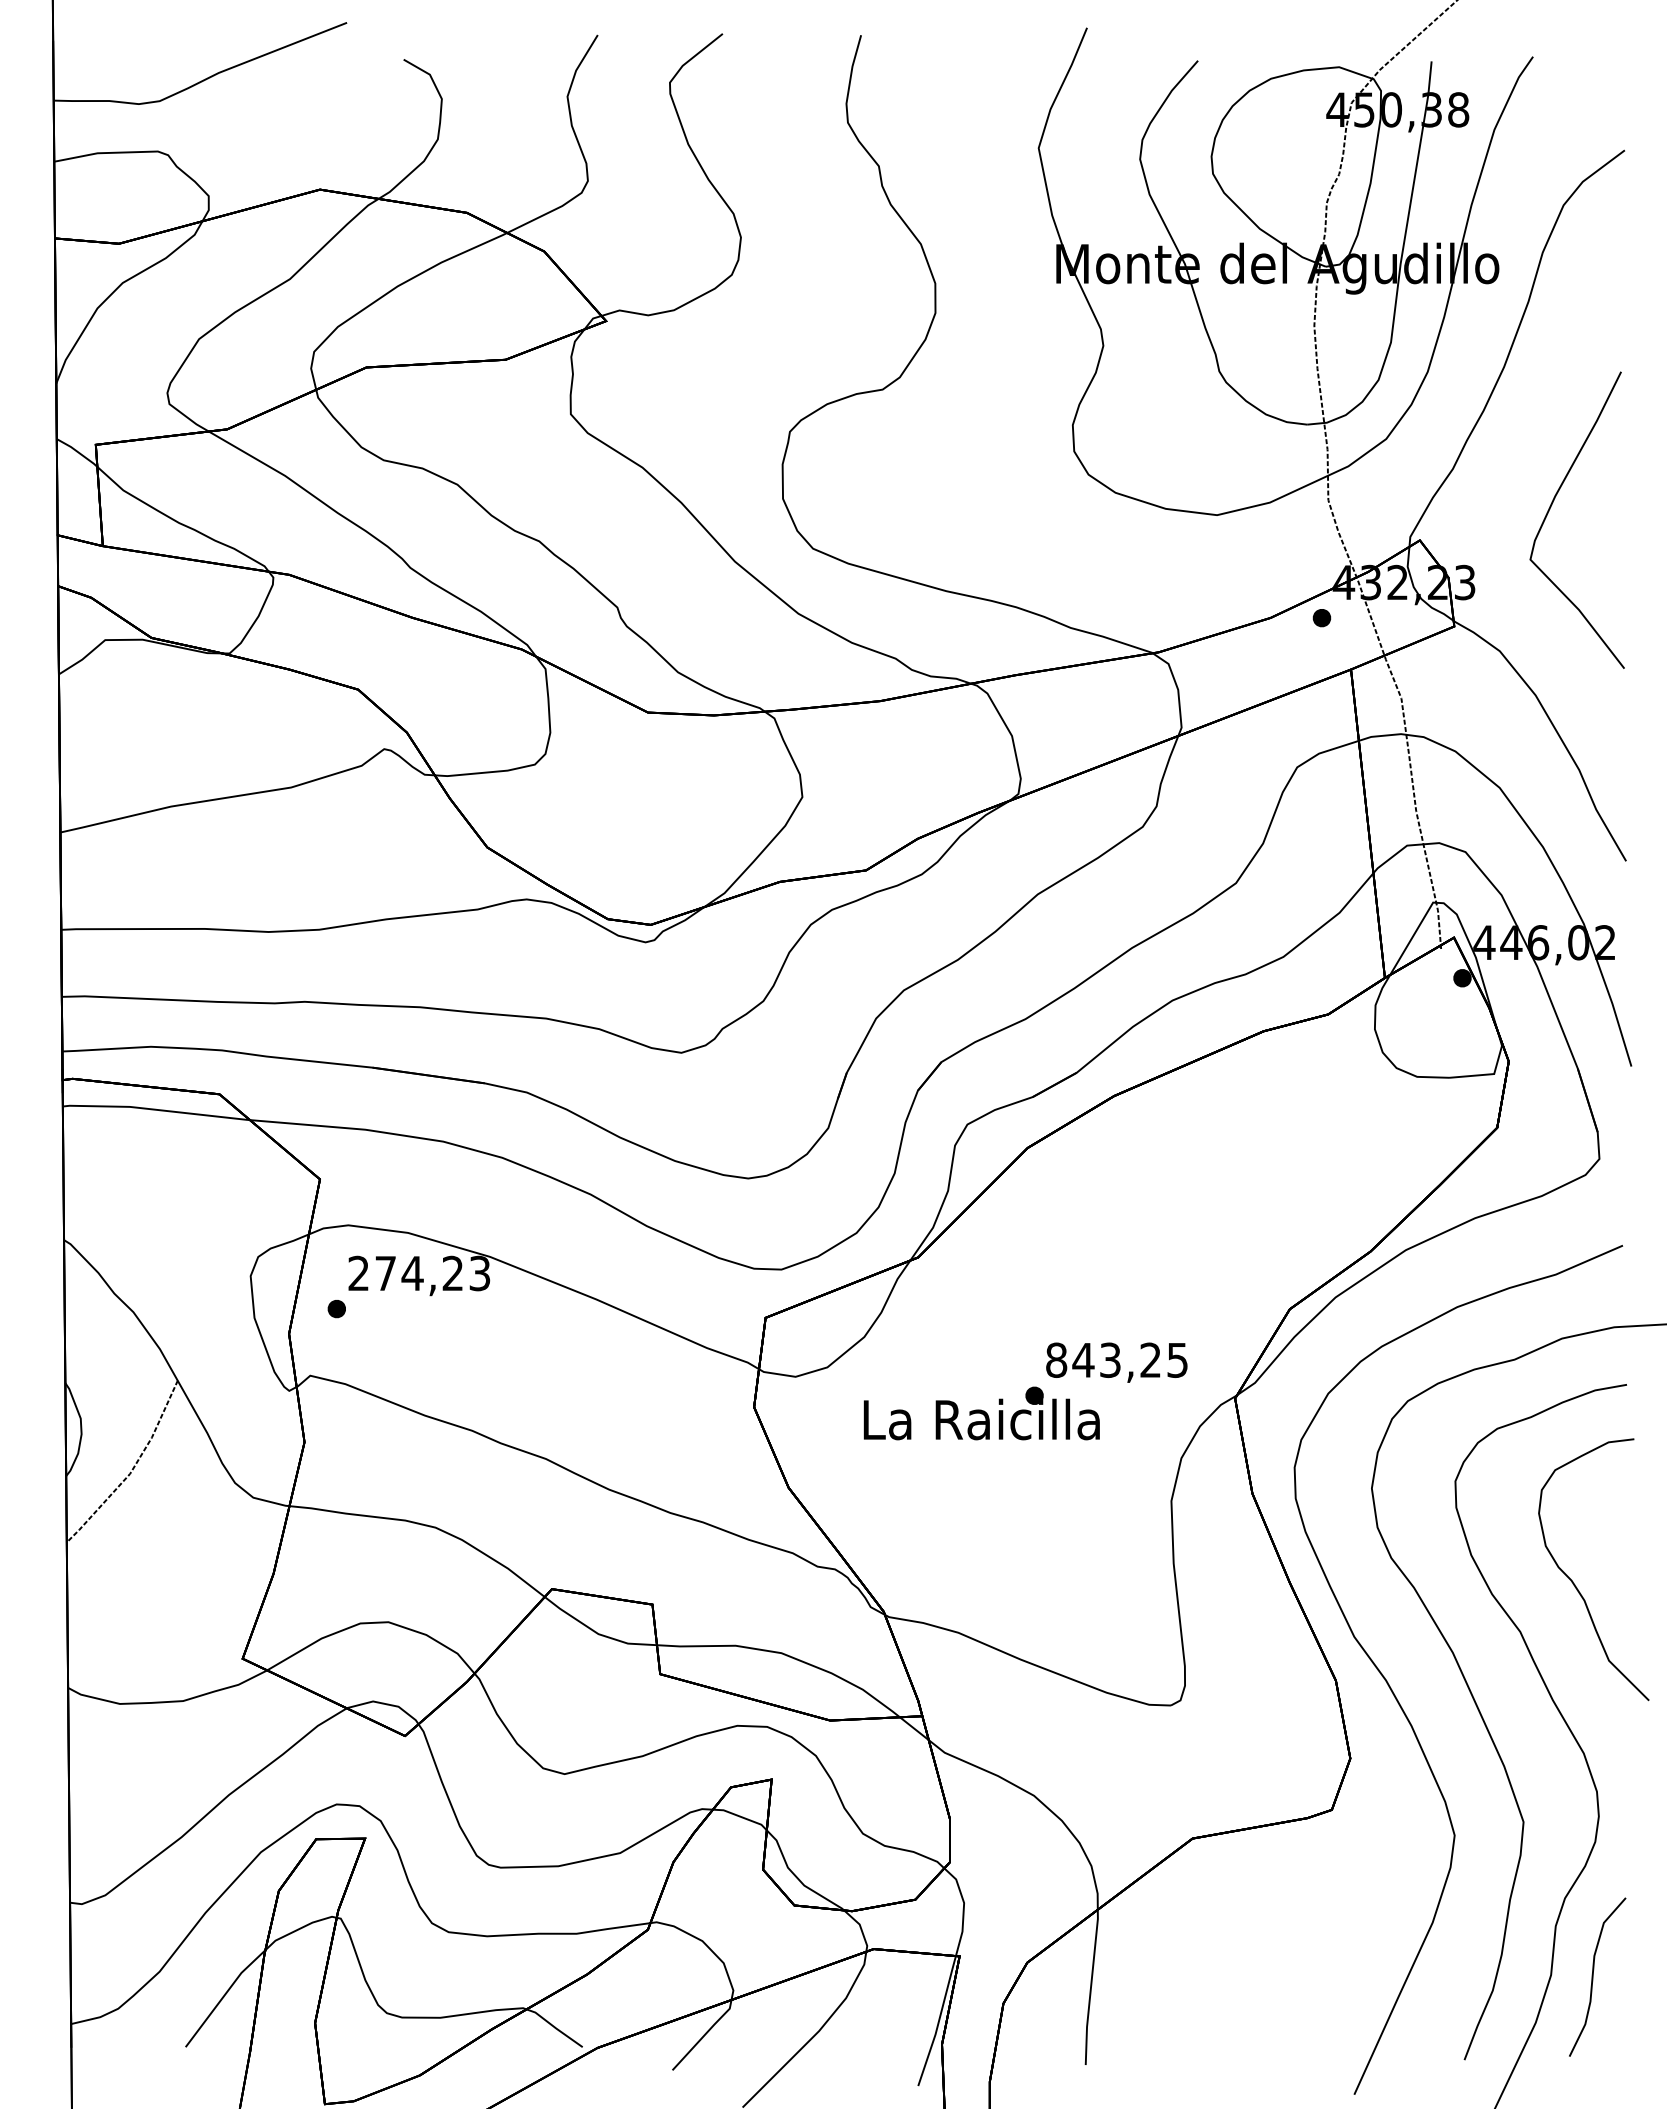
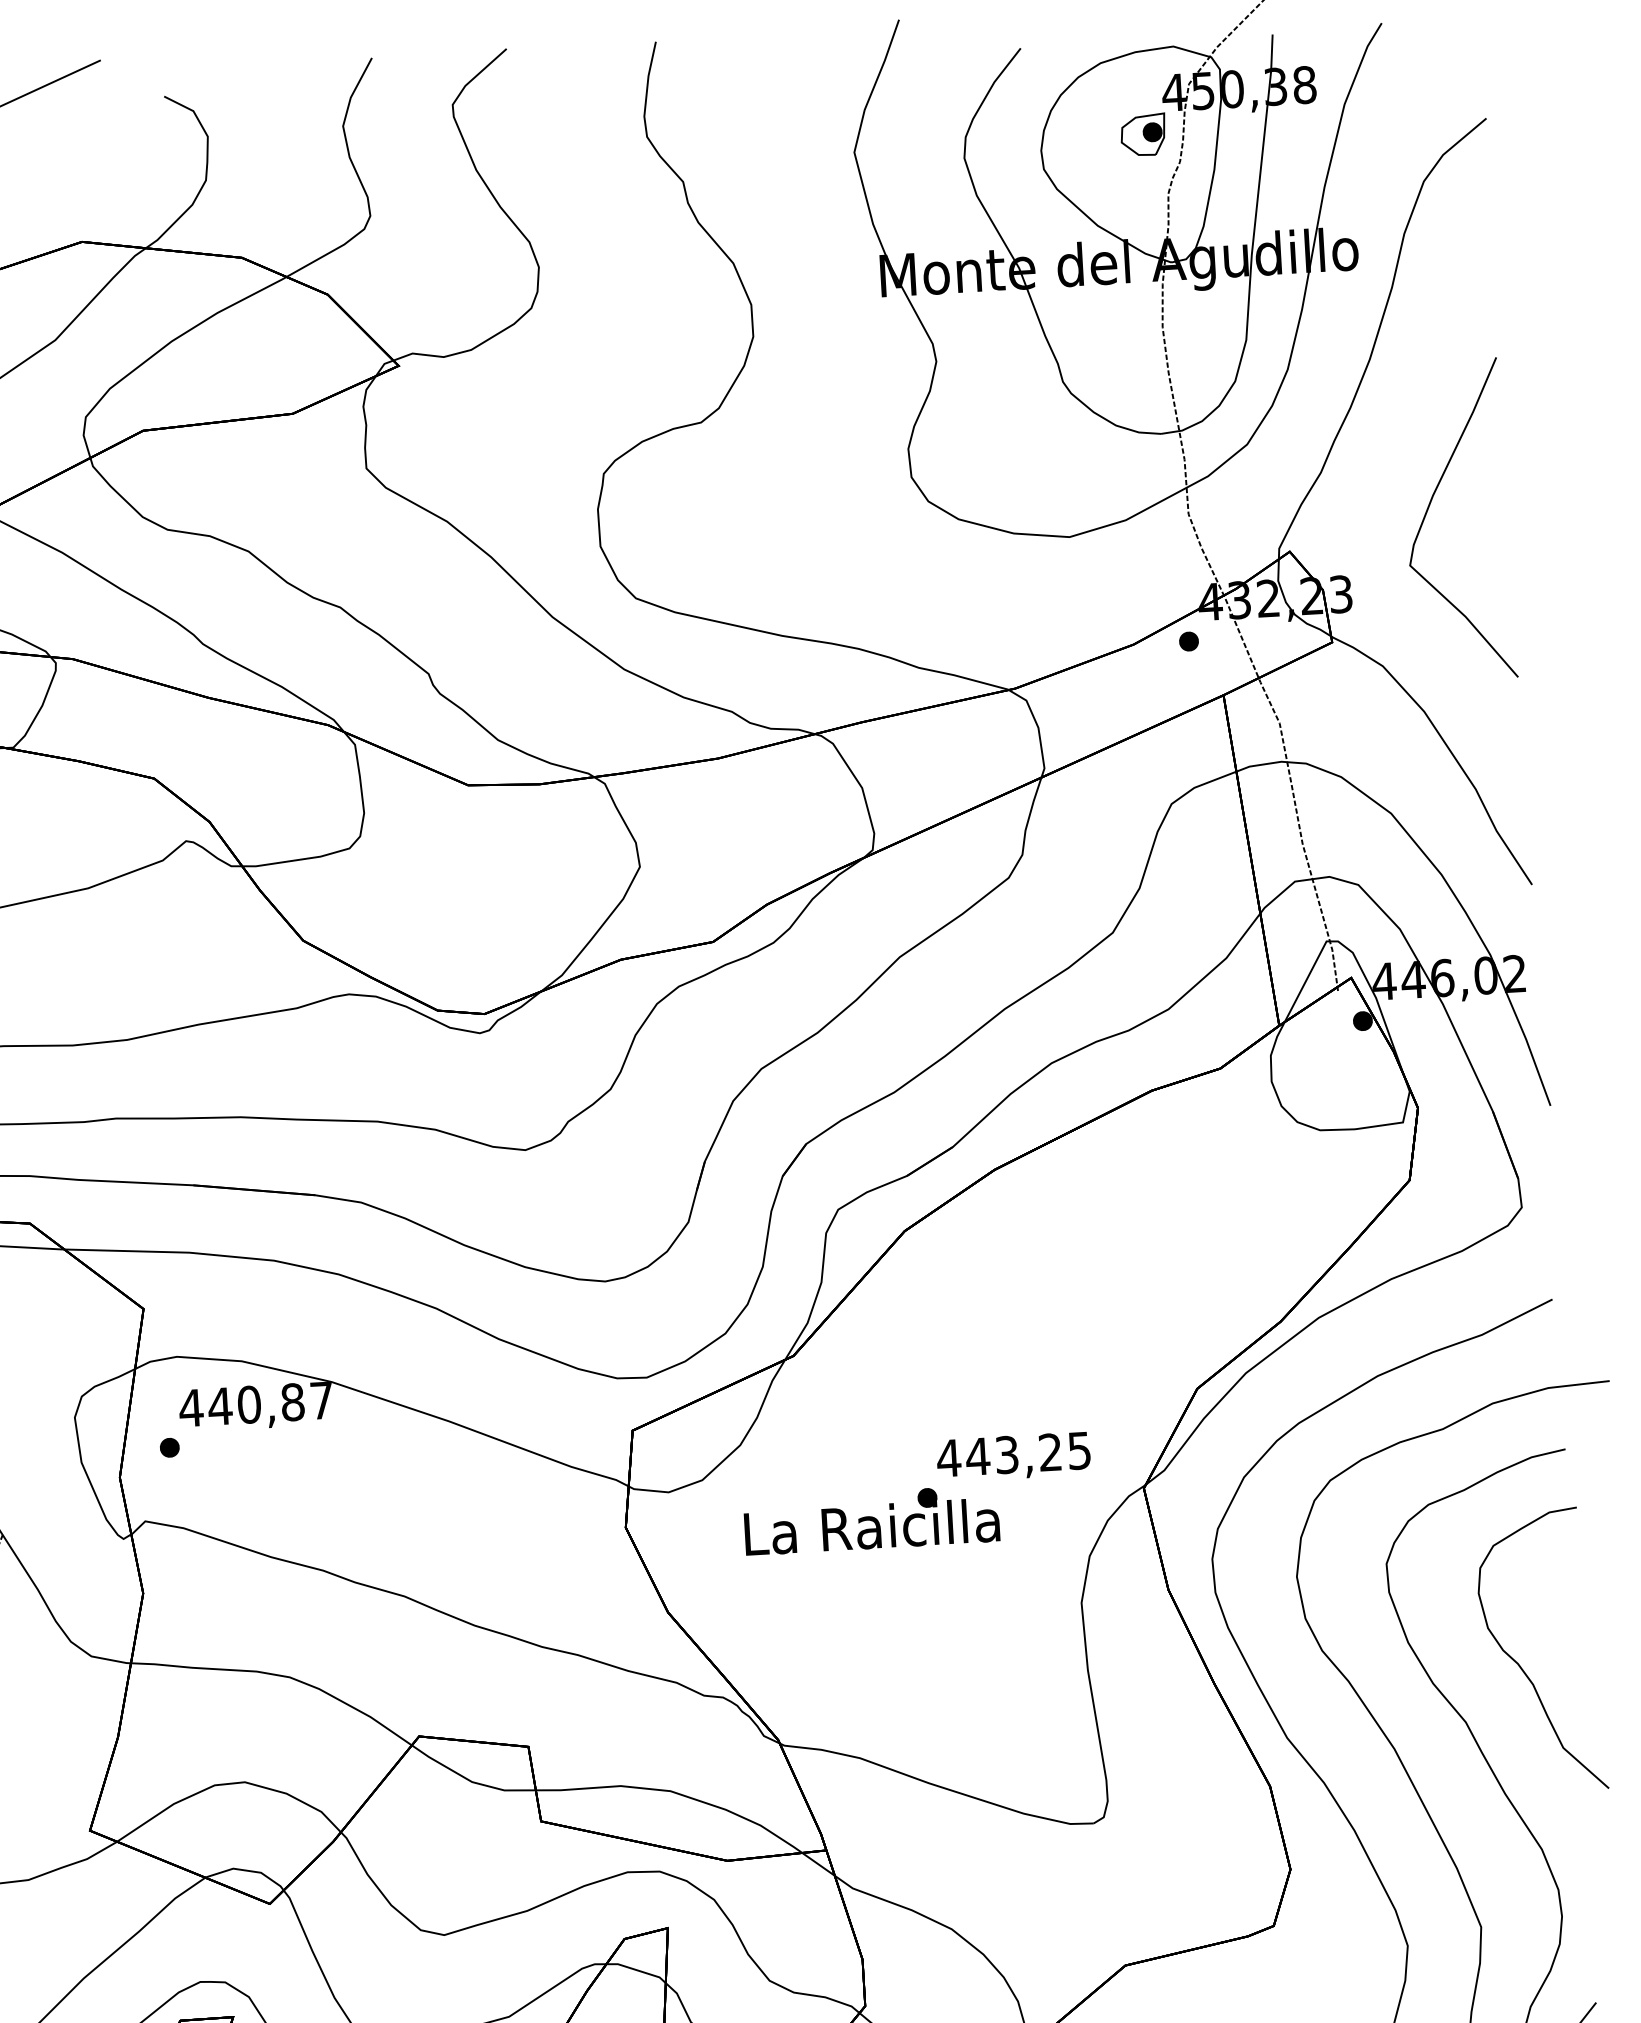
part: (1306, 147) -> (1143, 135), added
text: (418, 1273) -> (255, 1404), 274,23 -> 440,87
text: (1056, 1359) -> (948, 1457), 843,25 -> 443,25

